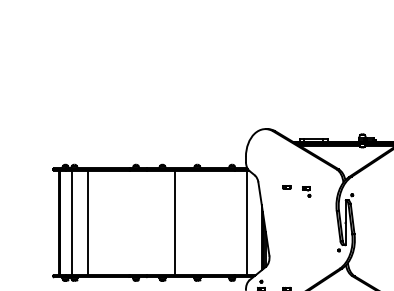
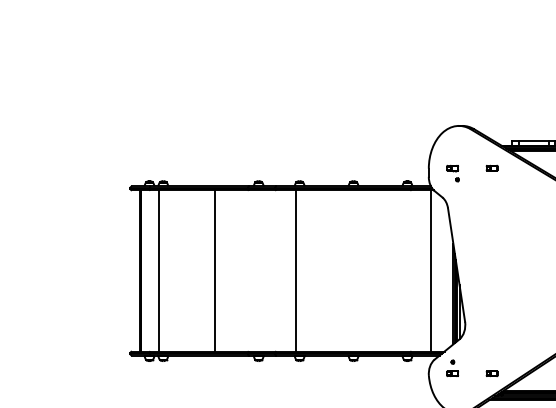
part: (286, 187) -> (491, 168), moved
part: (306, 191) -> (452, 172), moved
line: (87, 222) -> (214, 270), moved
line: (174, 222) -> (294, 270), moved

